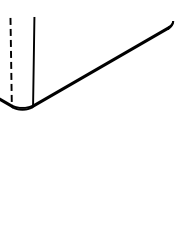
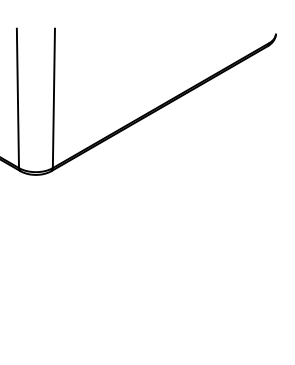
line: (11, 61) -> (18, 98), dashed -> solid

